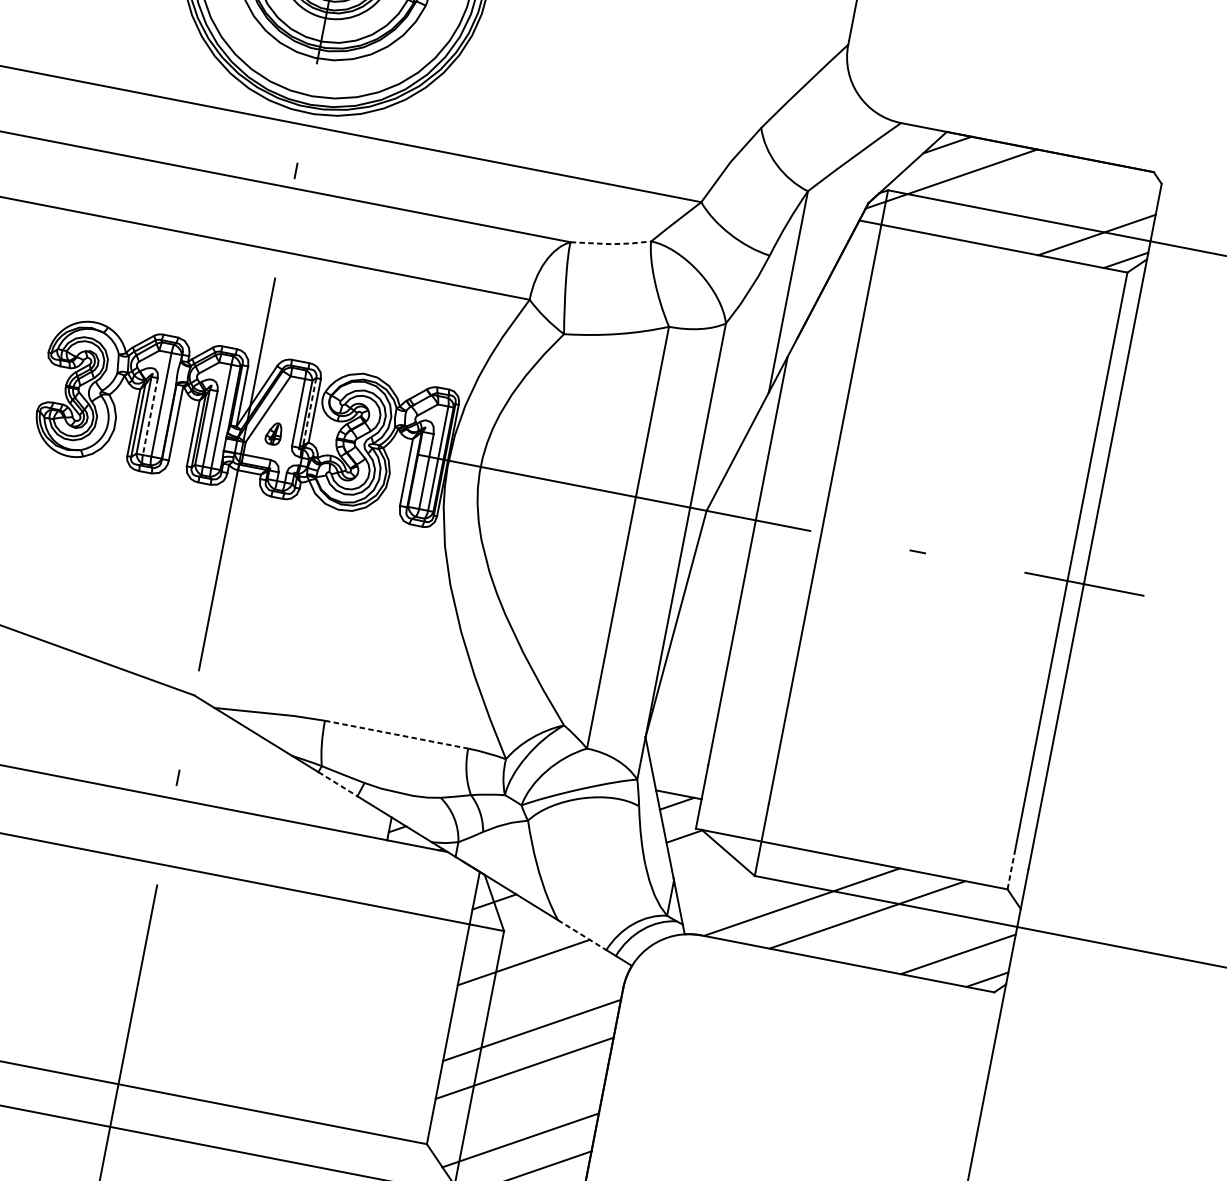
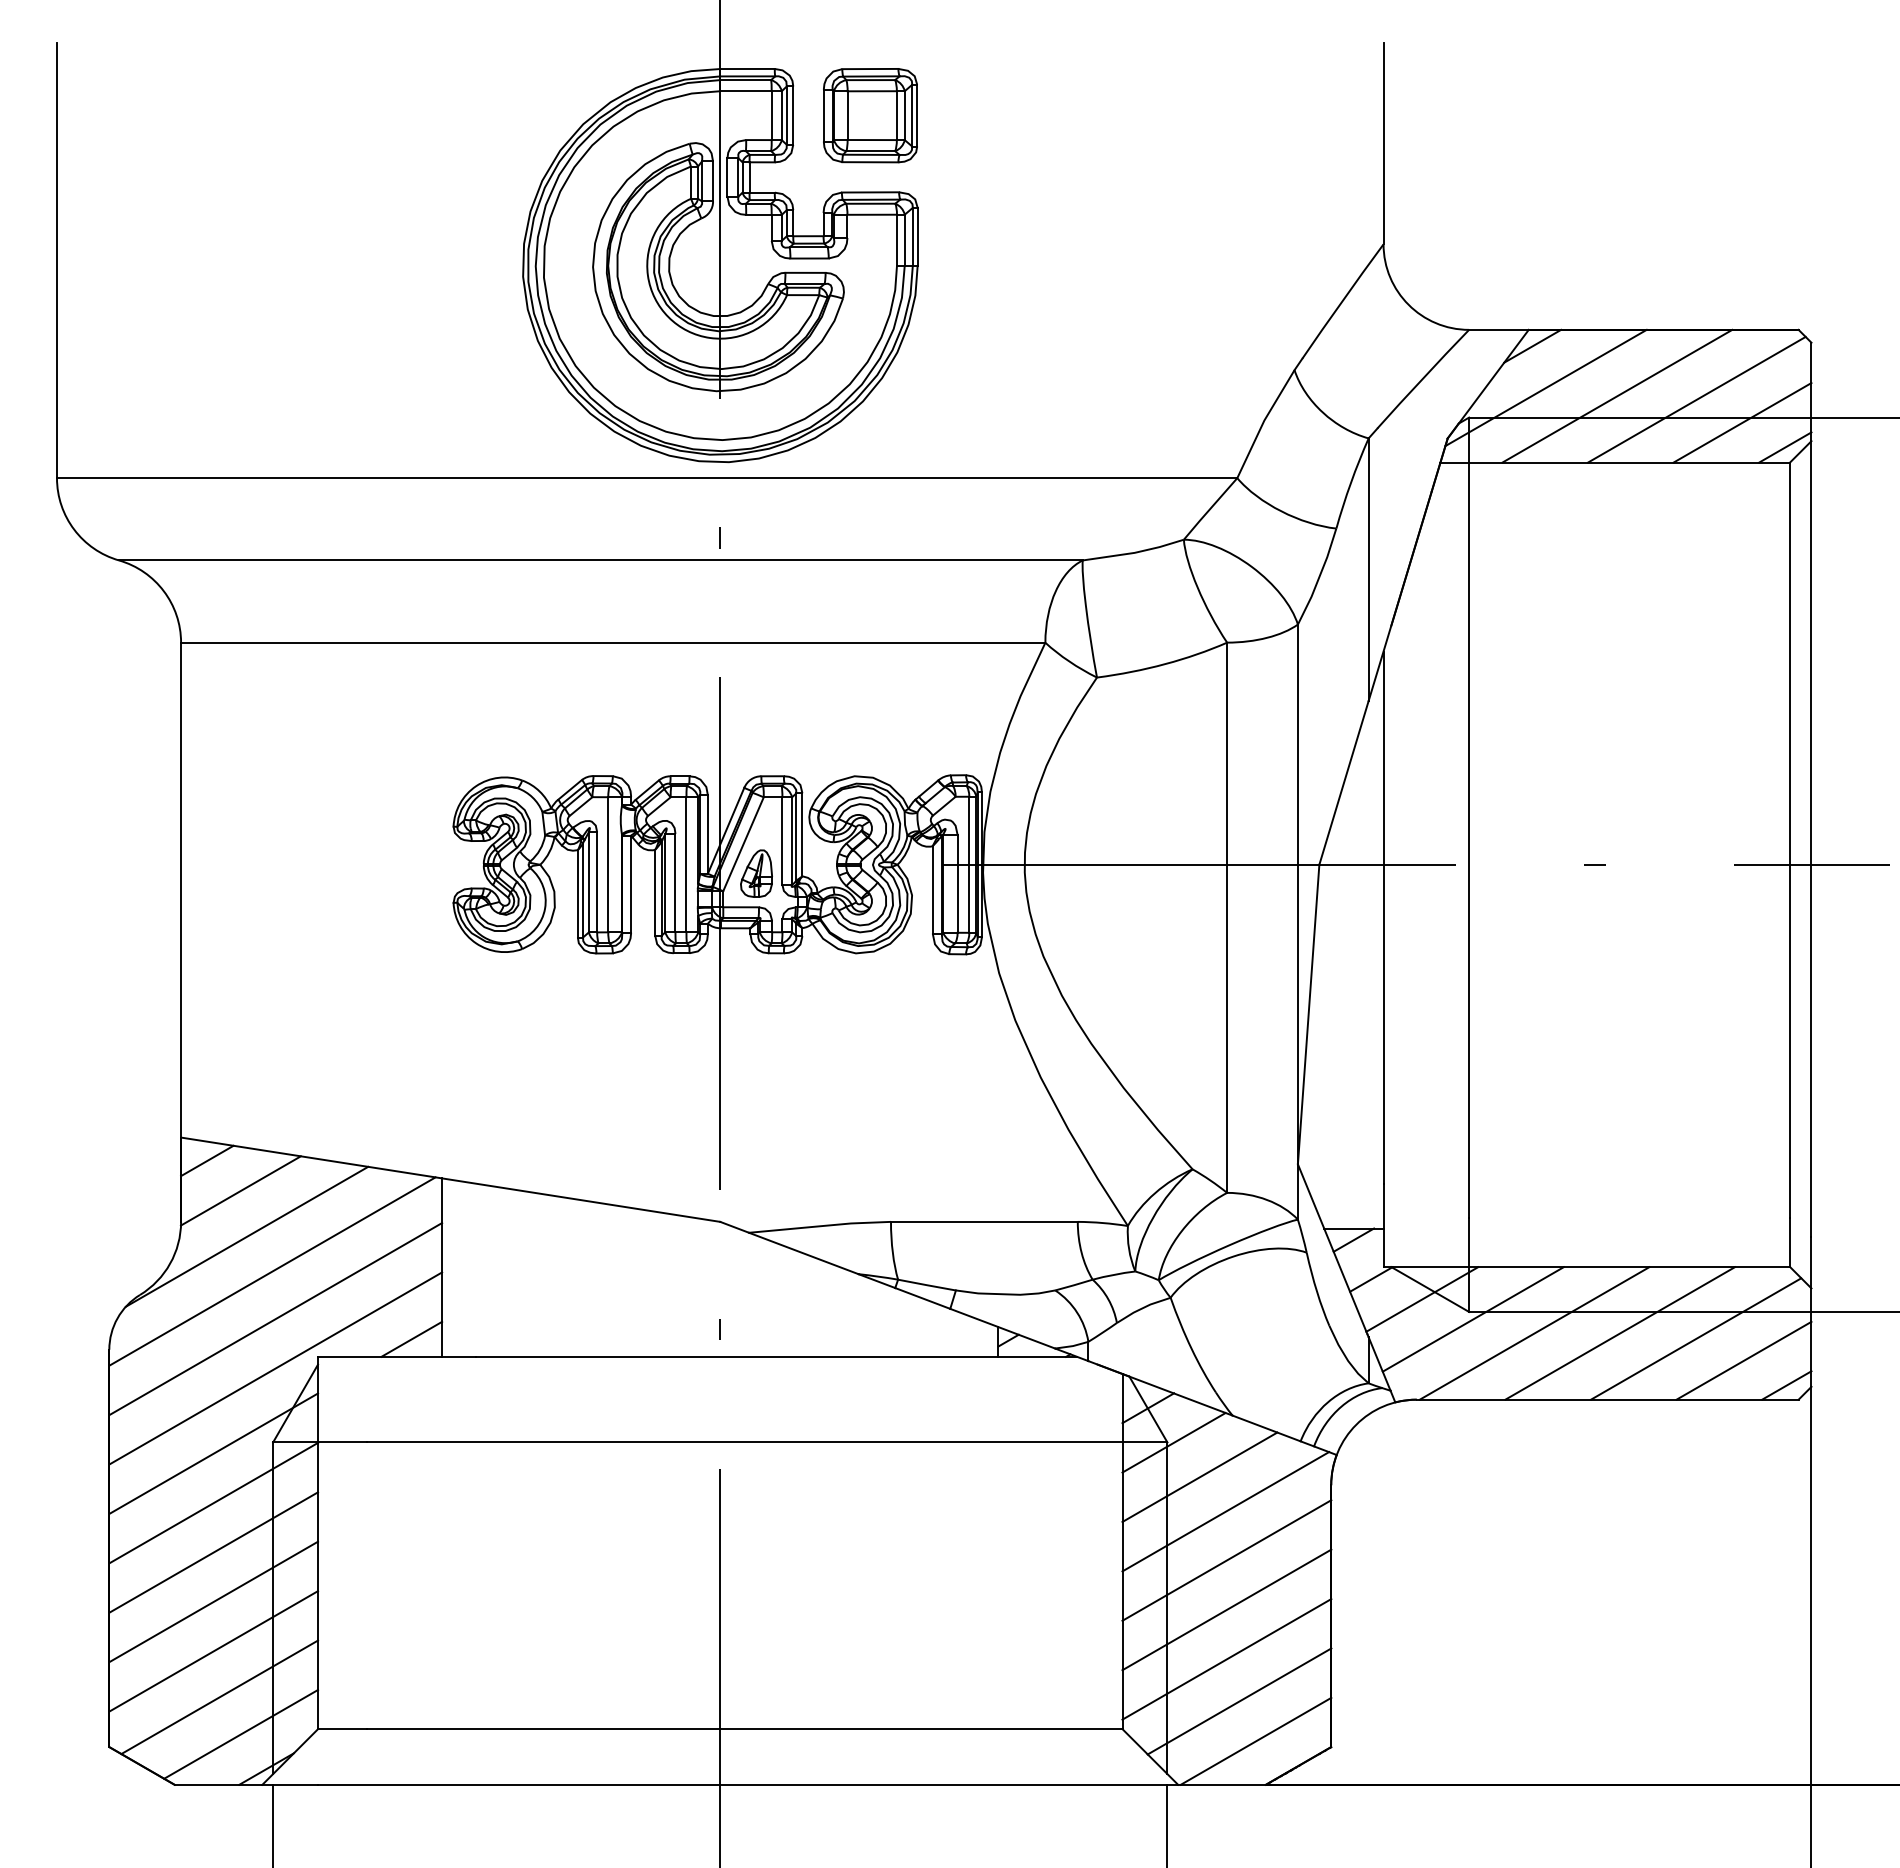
line: (1005, 195) -> (1617, 395), added
line: (1065, 210) -> (1696, 399), added
line: (611, 243) -> (1134, 552), dashed -> solid
line: (309, 411) -> (796, 837), dashed -> solid
line: (150, 416) -> (597, 882), dashed -> solid
part: (273, 433) -> (756, 873), size x1.67
line: (396, 734) -> (984, 1221), dashed -> solid
line: (338, 784) -> (923, 1298), dashed -> solid
line: (720, 859) -> (1422, 1299), added
line: (1011, 870) -> (1790, 1242), dashed -> solid
line: (756, 882) -> (1472, 1319), added
line: (925, 930) -> (1696, 1338), added
line: (508, 932) -> (1173, 1442), added
line: (582, 935) -> (1267, 1428), dashed -> solid
line: (538, 992) -> (1225, 1511), added
line: (517, 1106) -> (1226, 1659), added

